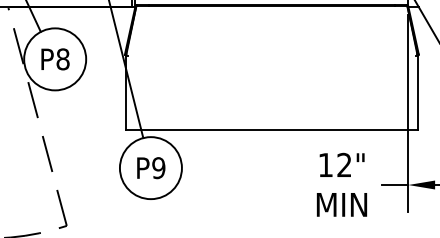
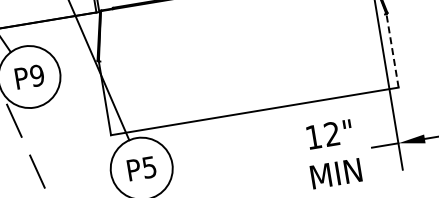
text: (62, 59) -> (36, 75), P8 -> P9
line: (417, 92) -> (392, 50), solid -> dashed
text: (158, 167) -> (149, 166), P9 -> P5

